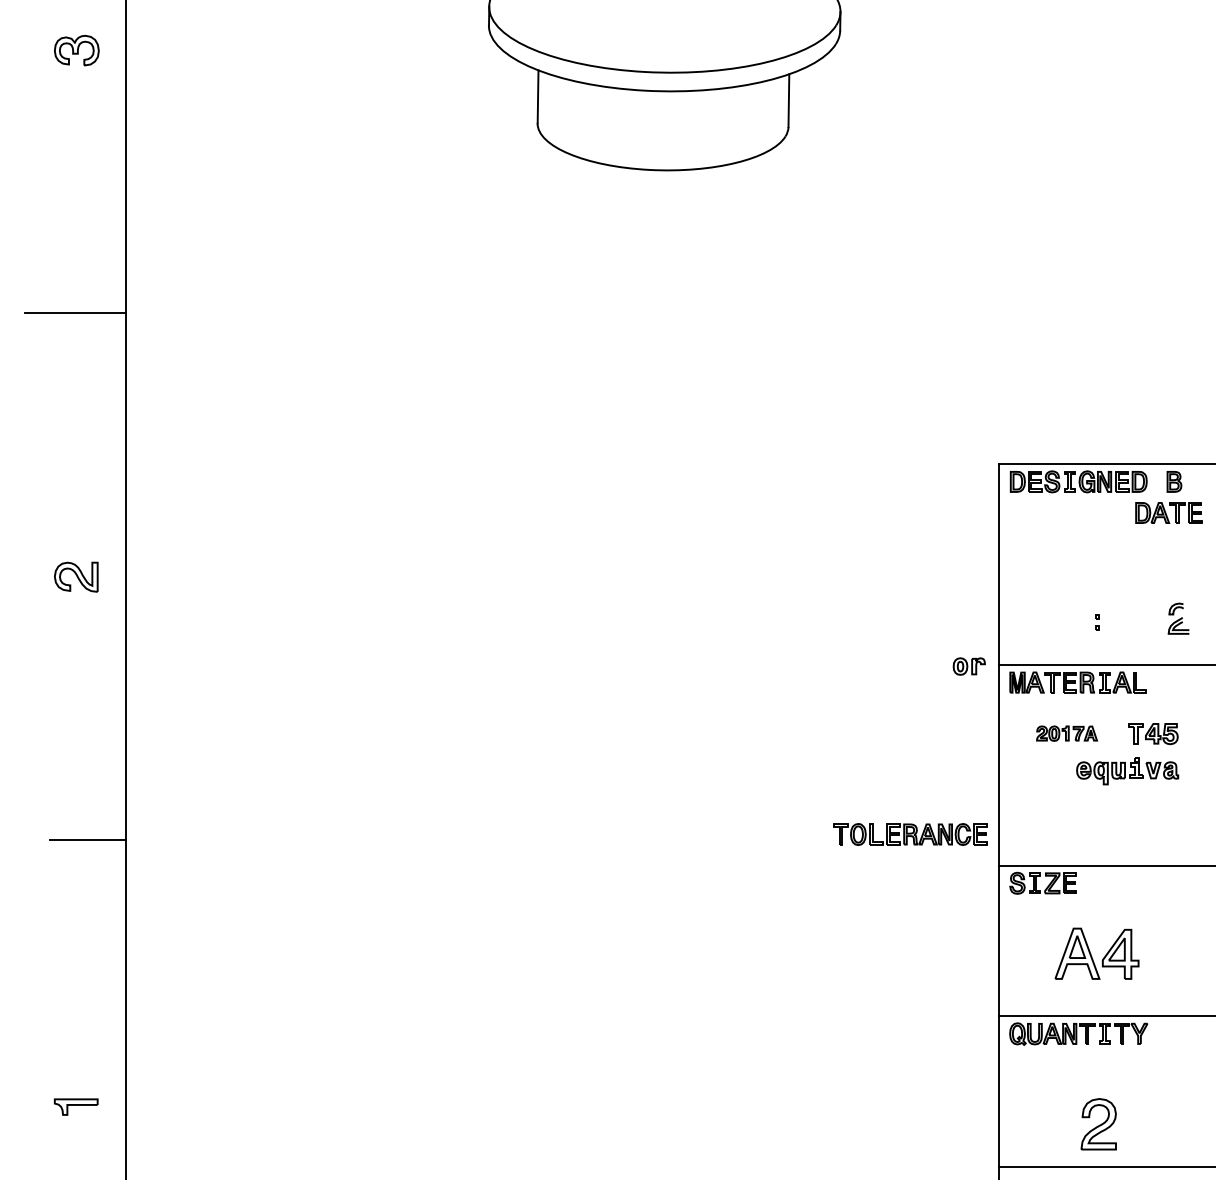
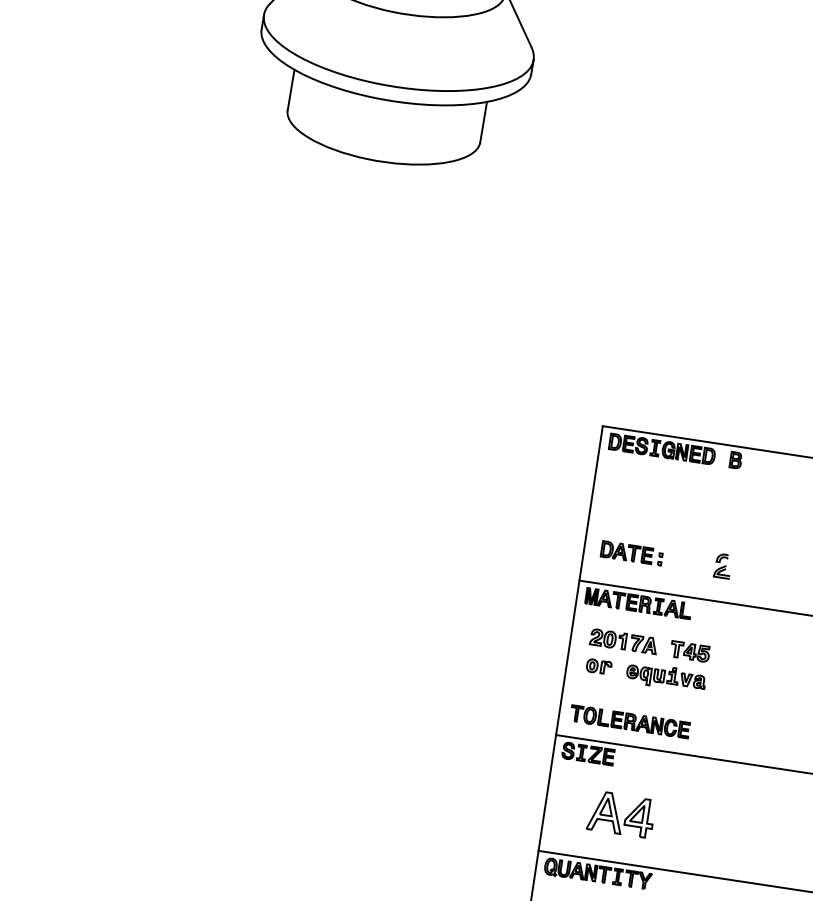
part: (1168, 512) -> (626, 552), moved
part: (968, 666) -> (598, 666), moved
part: (1066, 733) -> (623, 641), size x1.43
part: (910, 834) -> (630, 721), moved

